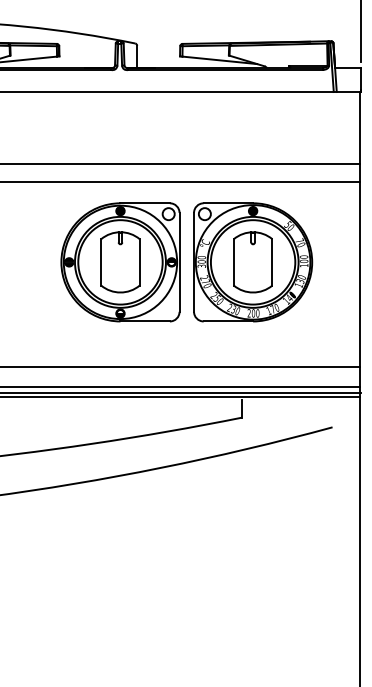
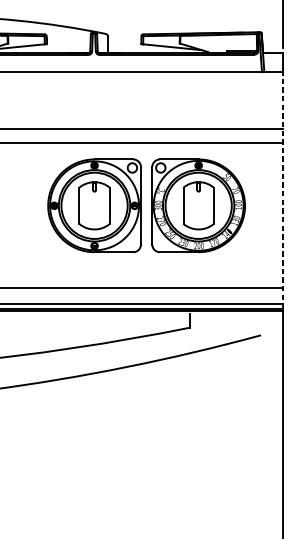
line: (360, 242) -> (282, 190), solid -> dashed

